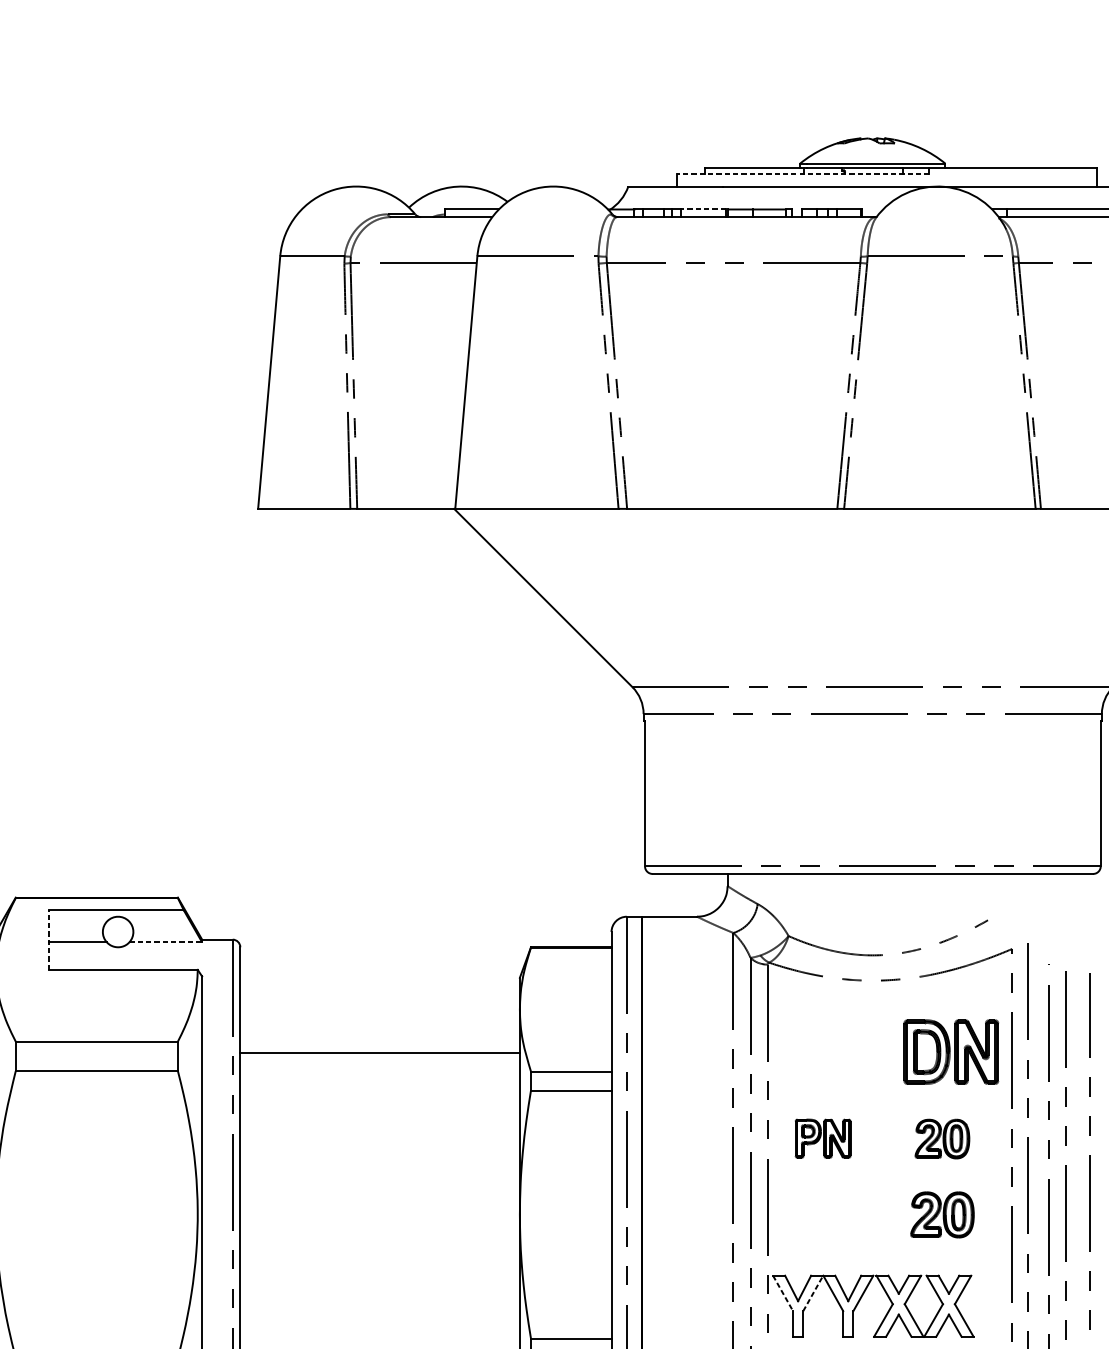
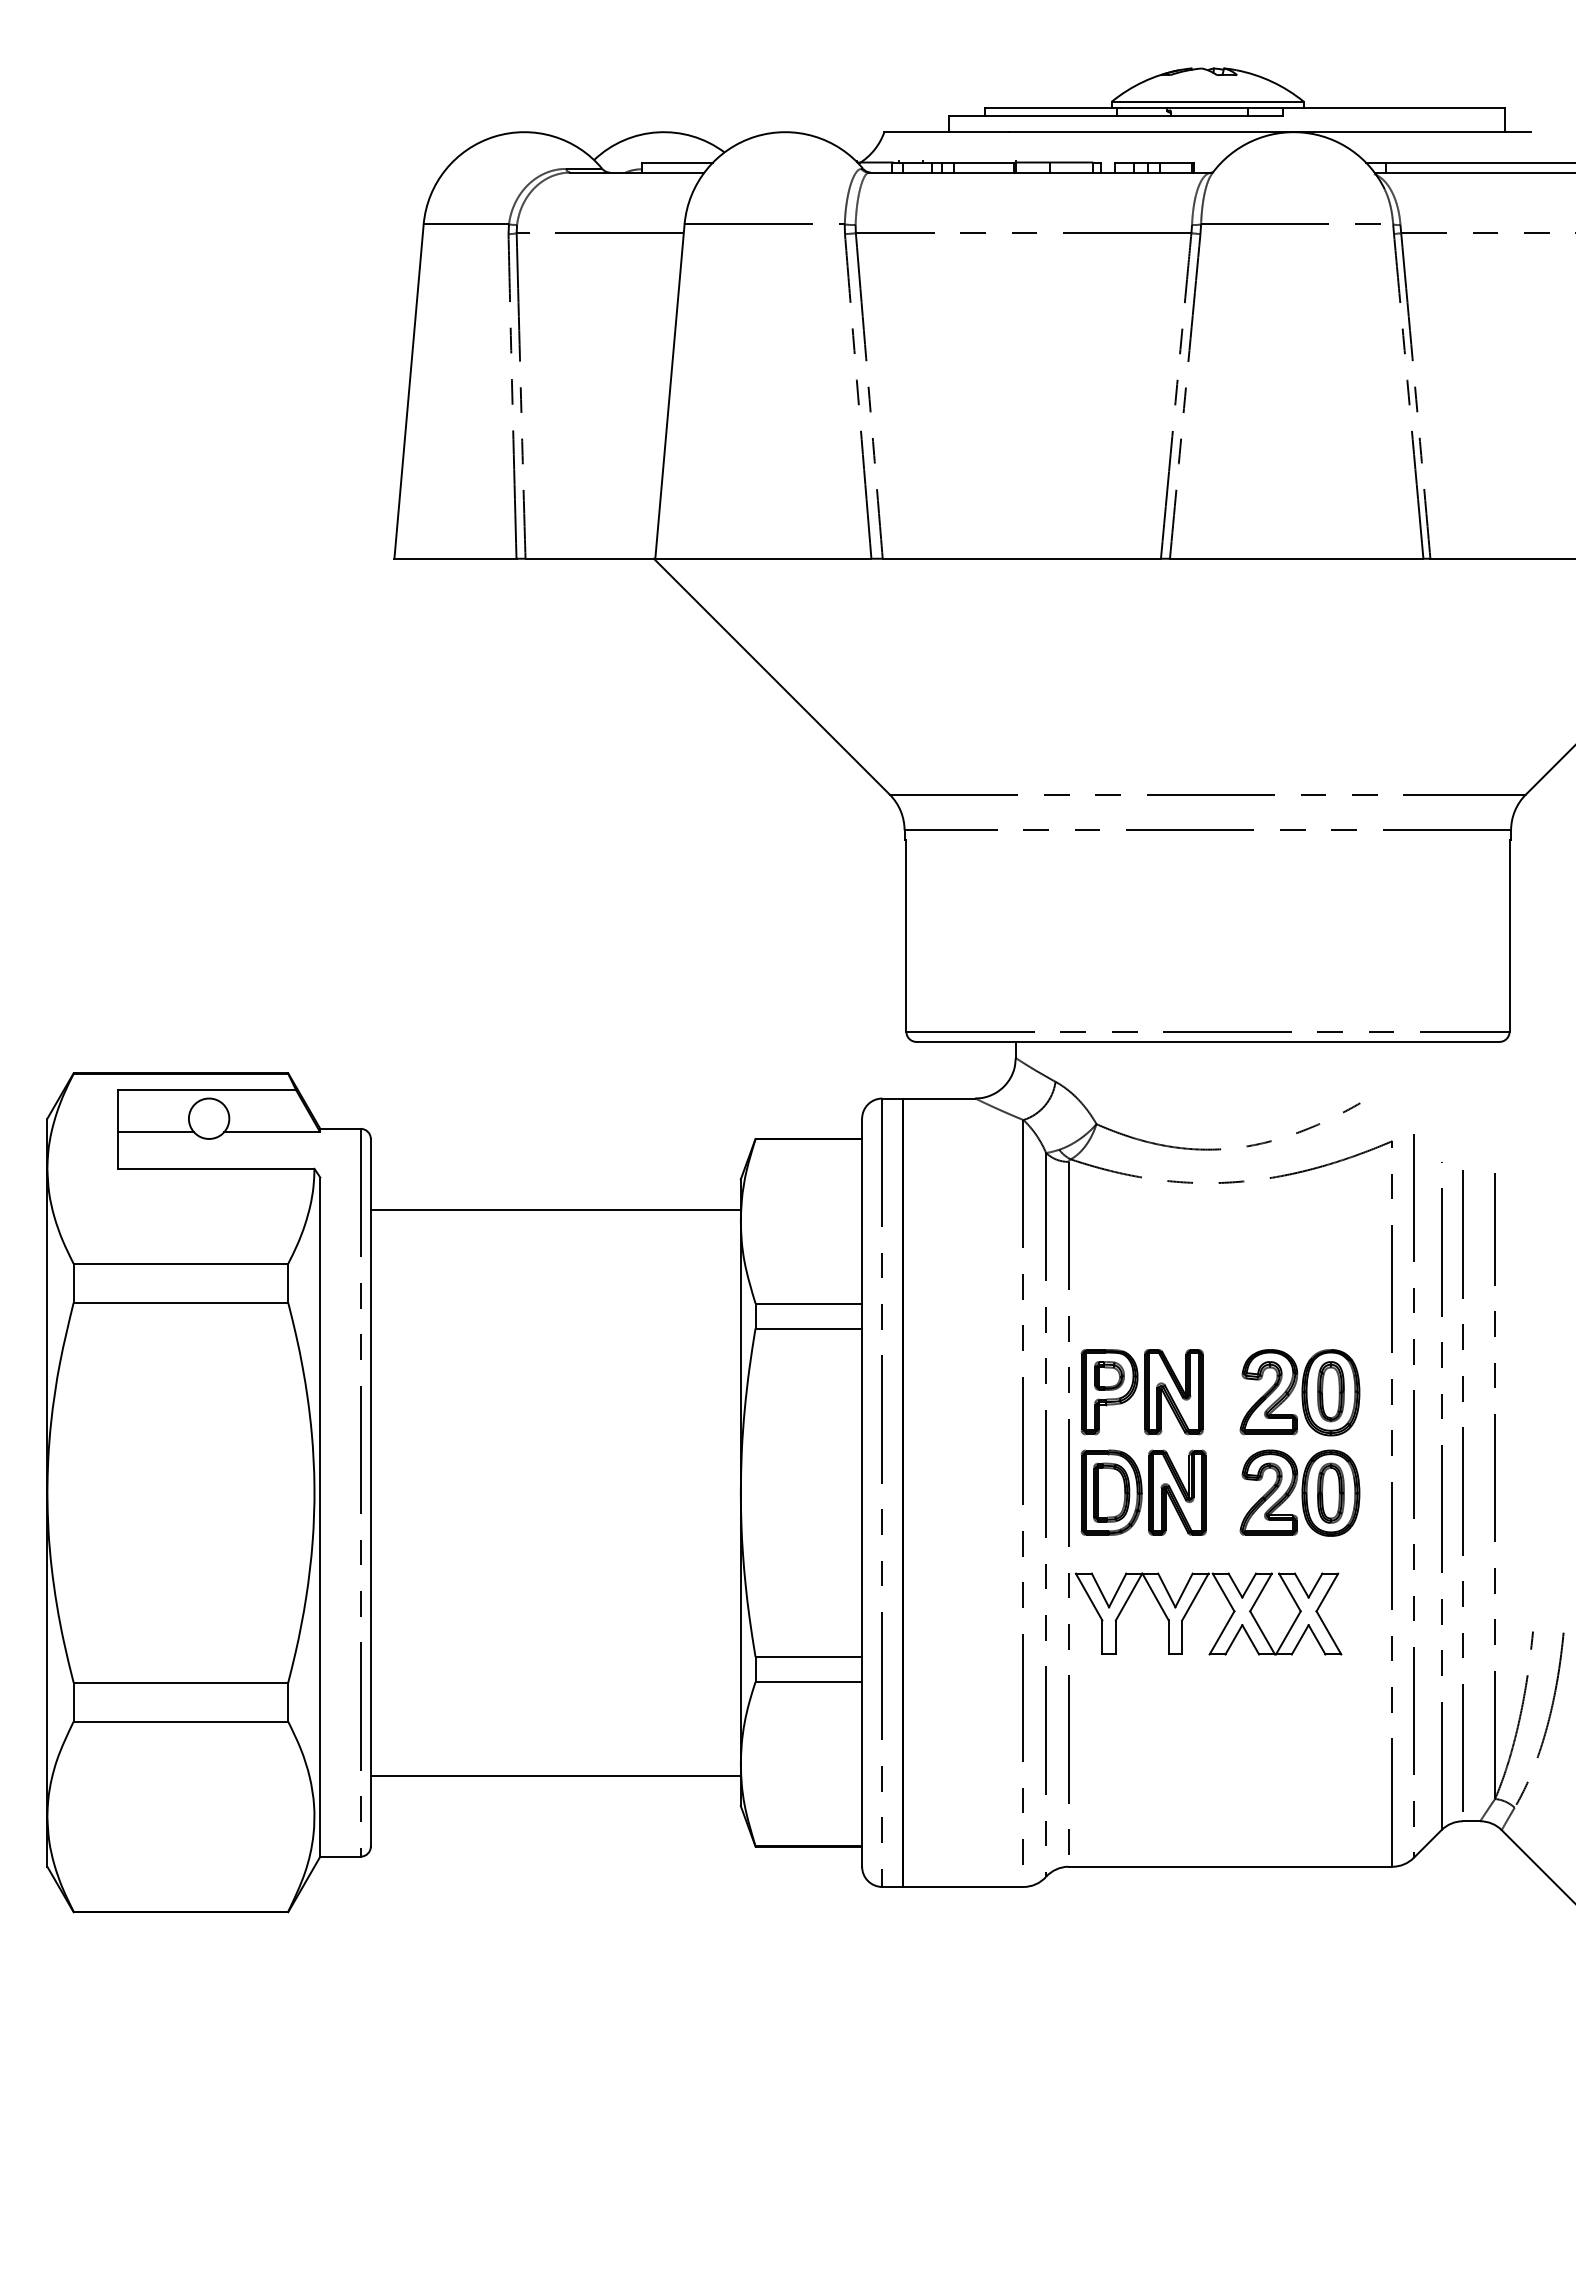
line: (803, 174) -> (1116, 116), dashed -> solid
line: (703, 209) -> (983, 162), dashed -> solid
line: (49, 939) -> (118, 1128), dashed -> solid
line: (166, 942) -> (272, 1132), dashed -> solid
part: (951, 1051) -> (1143, 1492), moved
line: (379, 1052) -> (555, 1209), moved
part: (822, 1138) -> (1141, 1392), size x1.67
part: (942, 1138) -> (1299, 1392), size x1.67
part: (942, 1214) -> (1299, 1492), size x1.43
line: (783, 1293) -> (1089, 1597), dashed -> solid
line: (813, 1293) -> (1129, 1597), dashed -> solid

